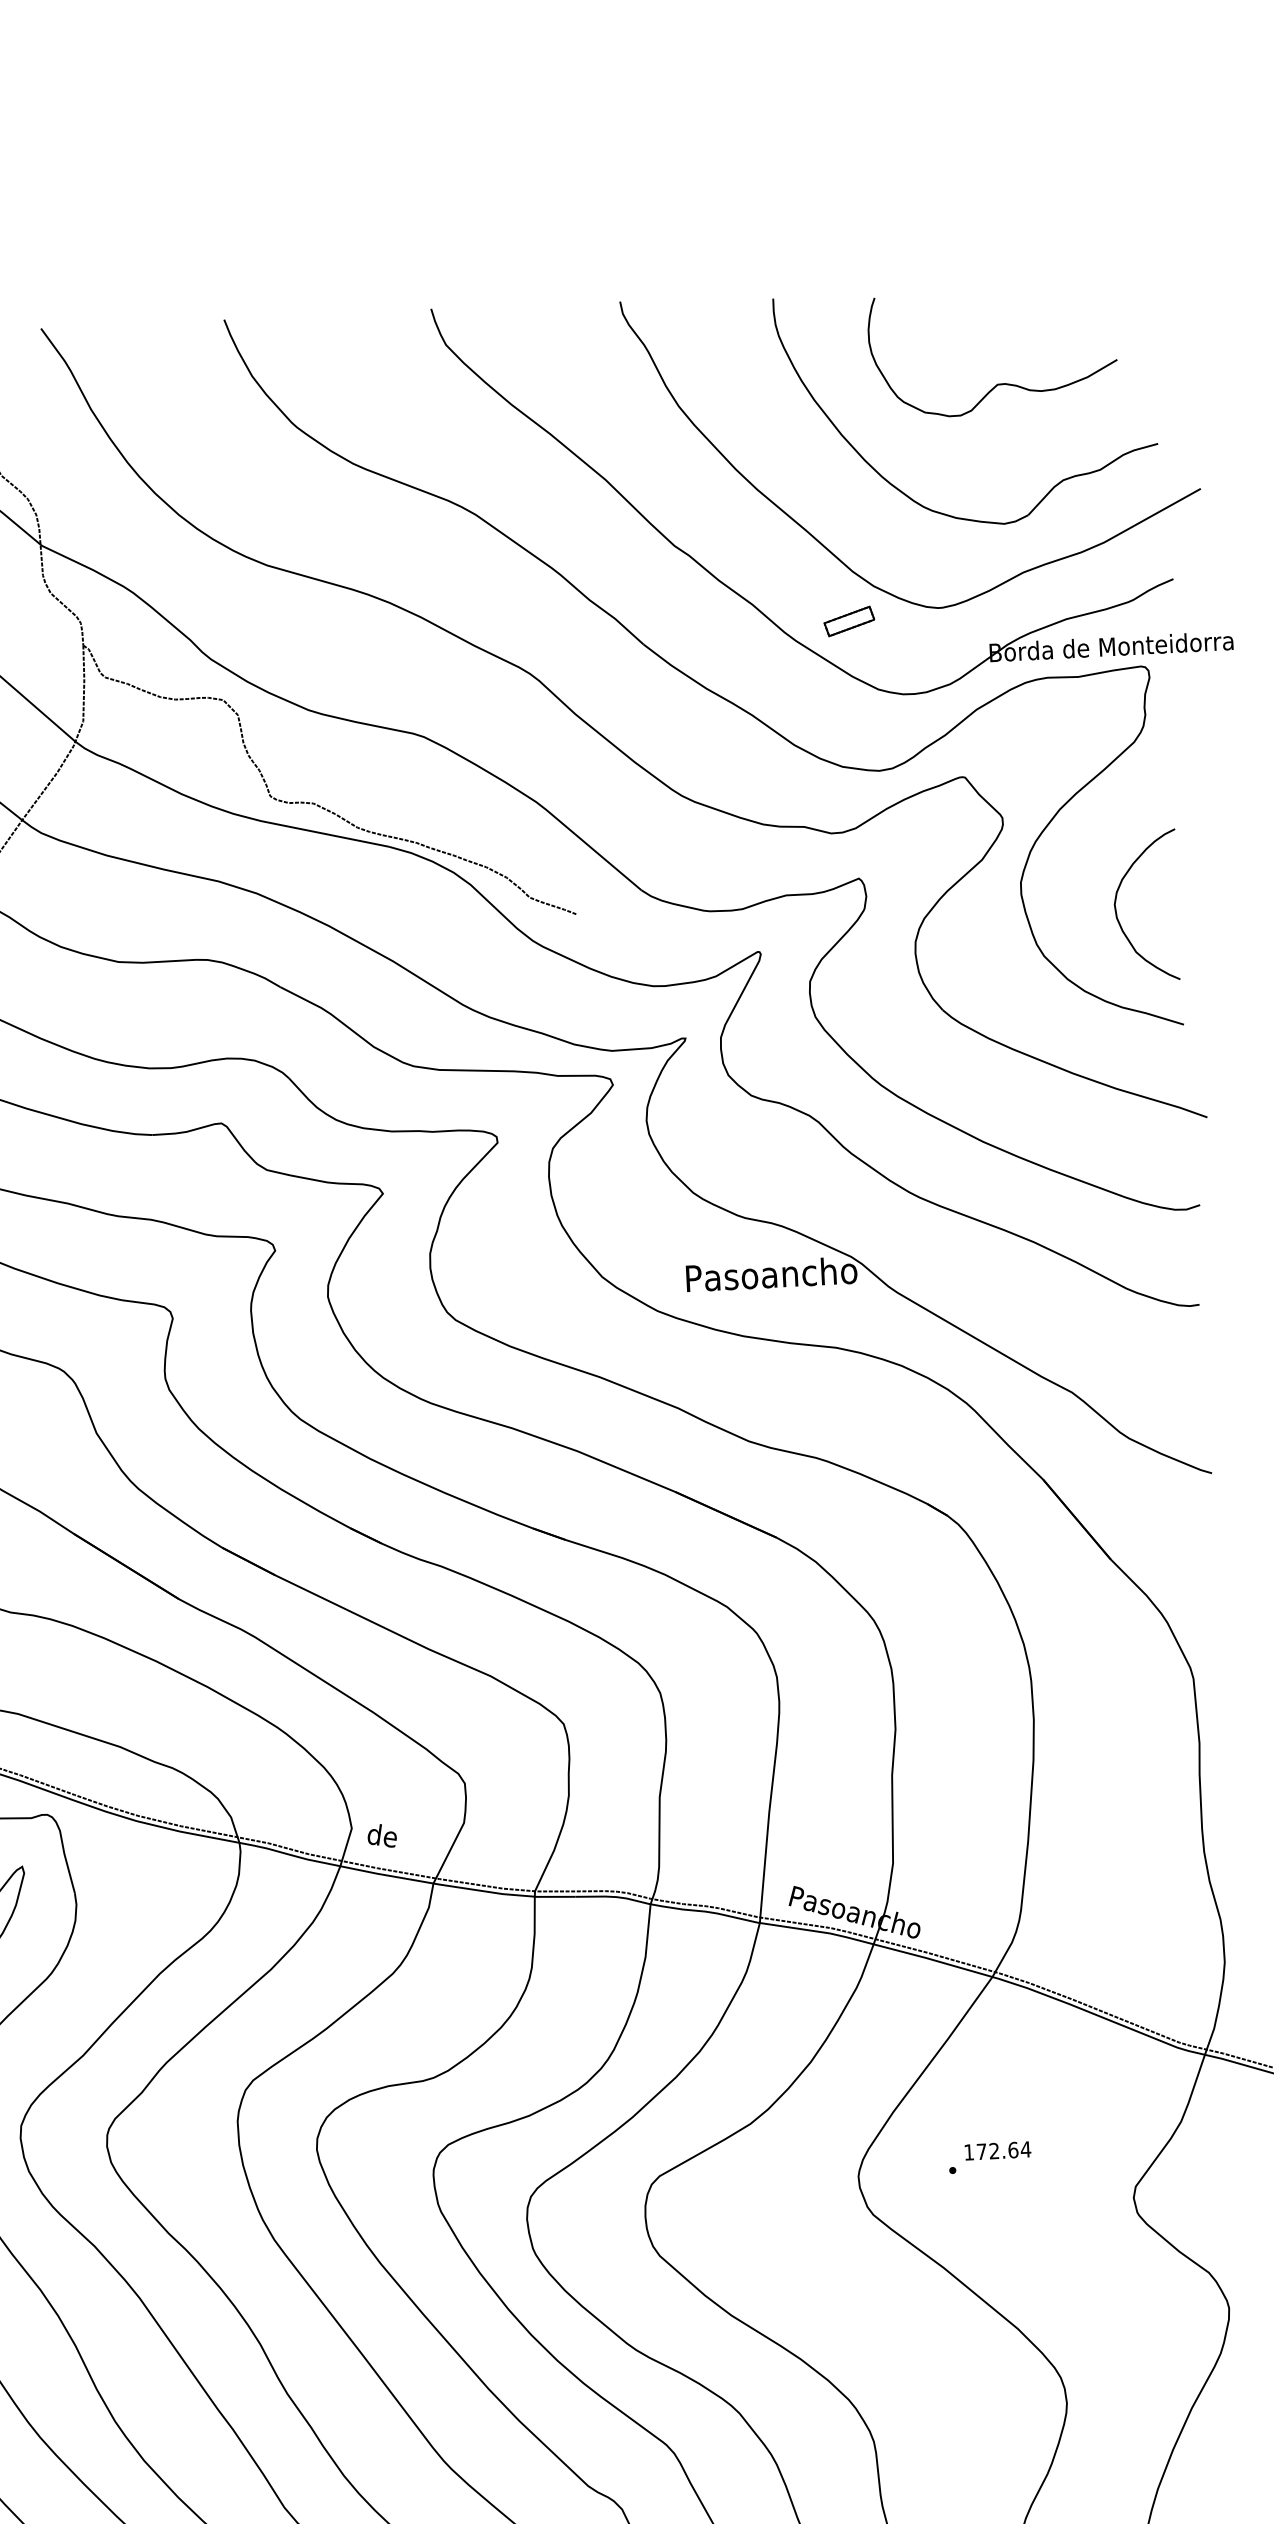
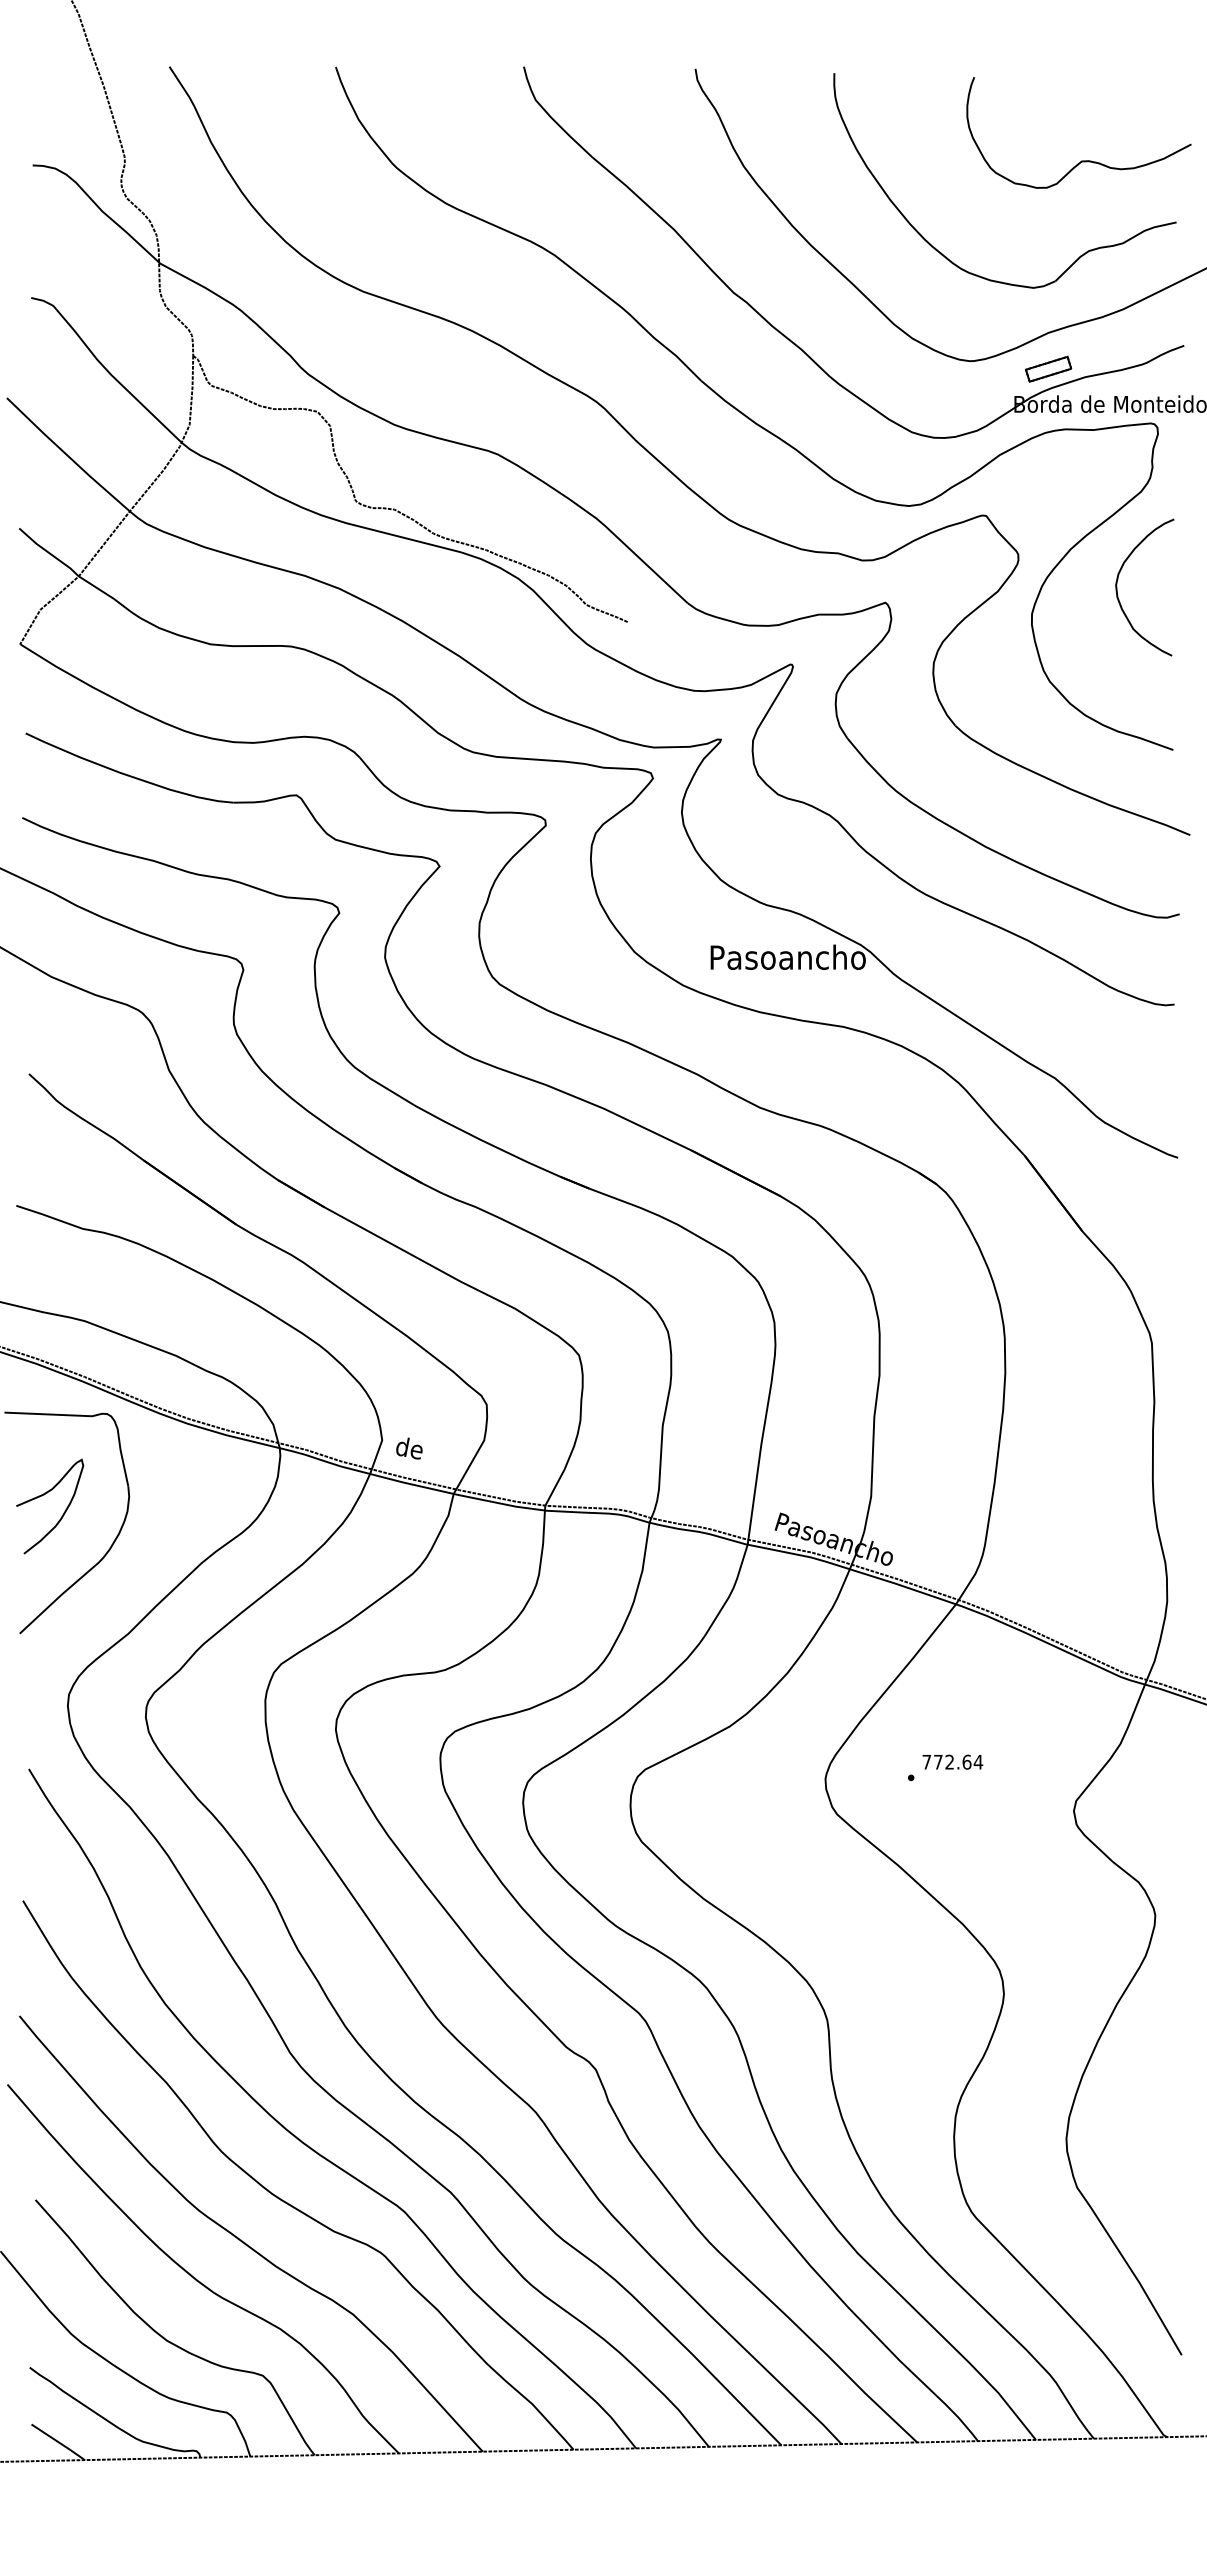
curve: (997, 383) -> (1081, 160), moved
part: (849, 620) -> (1048, 368), moved
curve: (1116, 907) -> (1117, 587), moved
text: (968, 2152) -> (926, 1762), 172.64 -> 772.64

